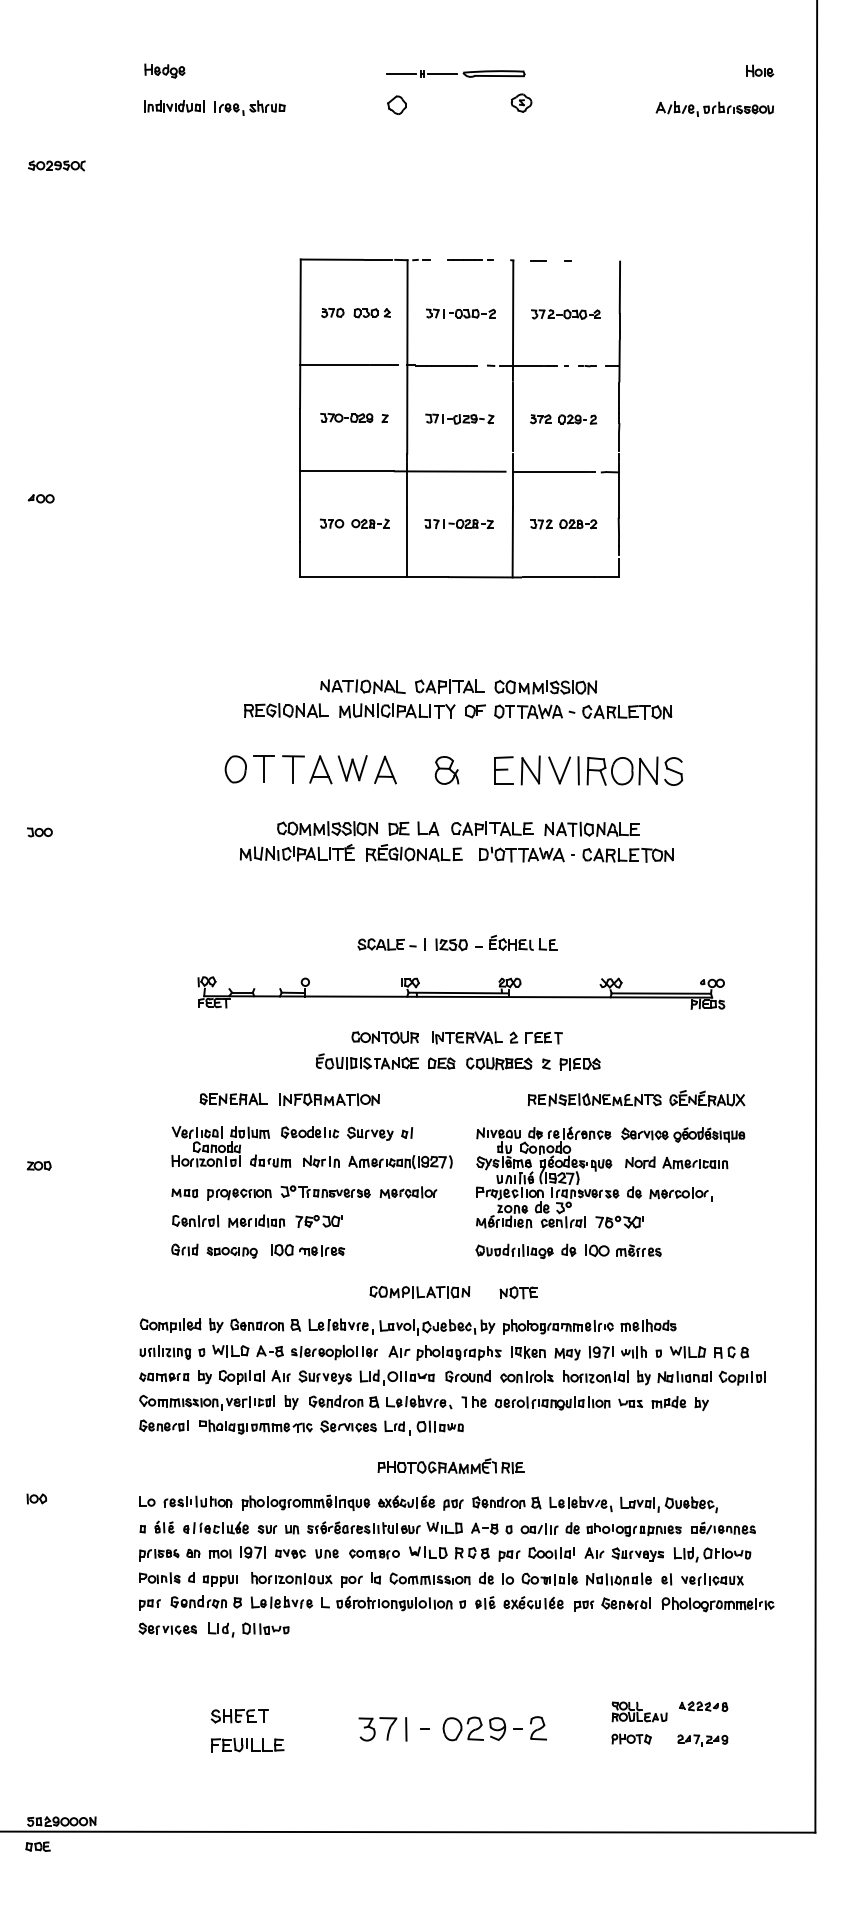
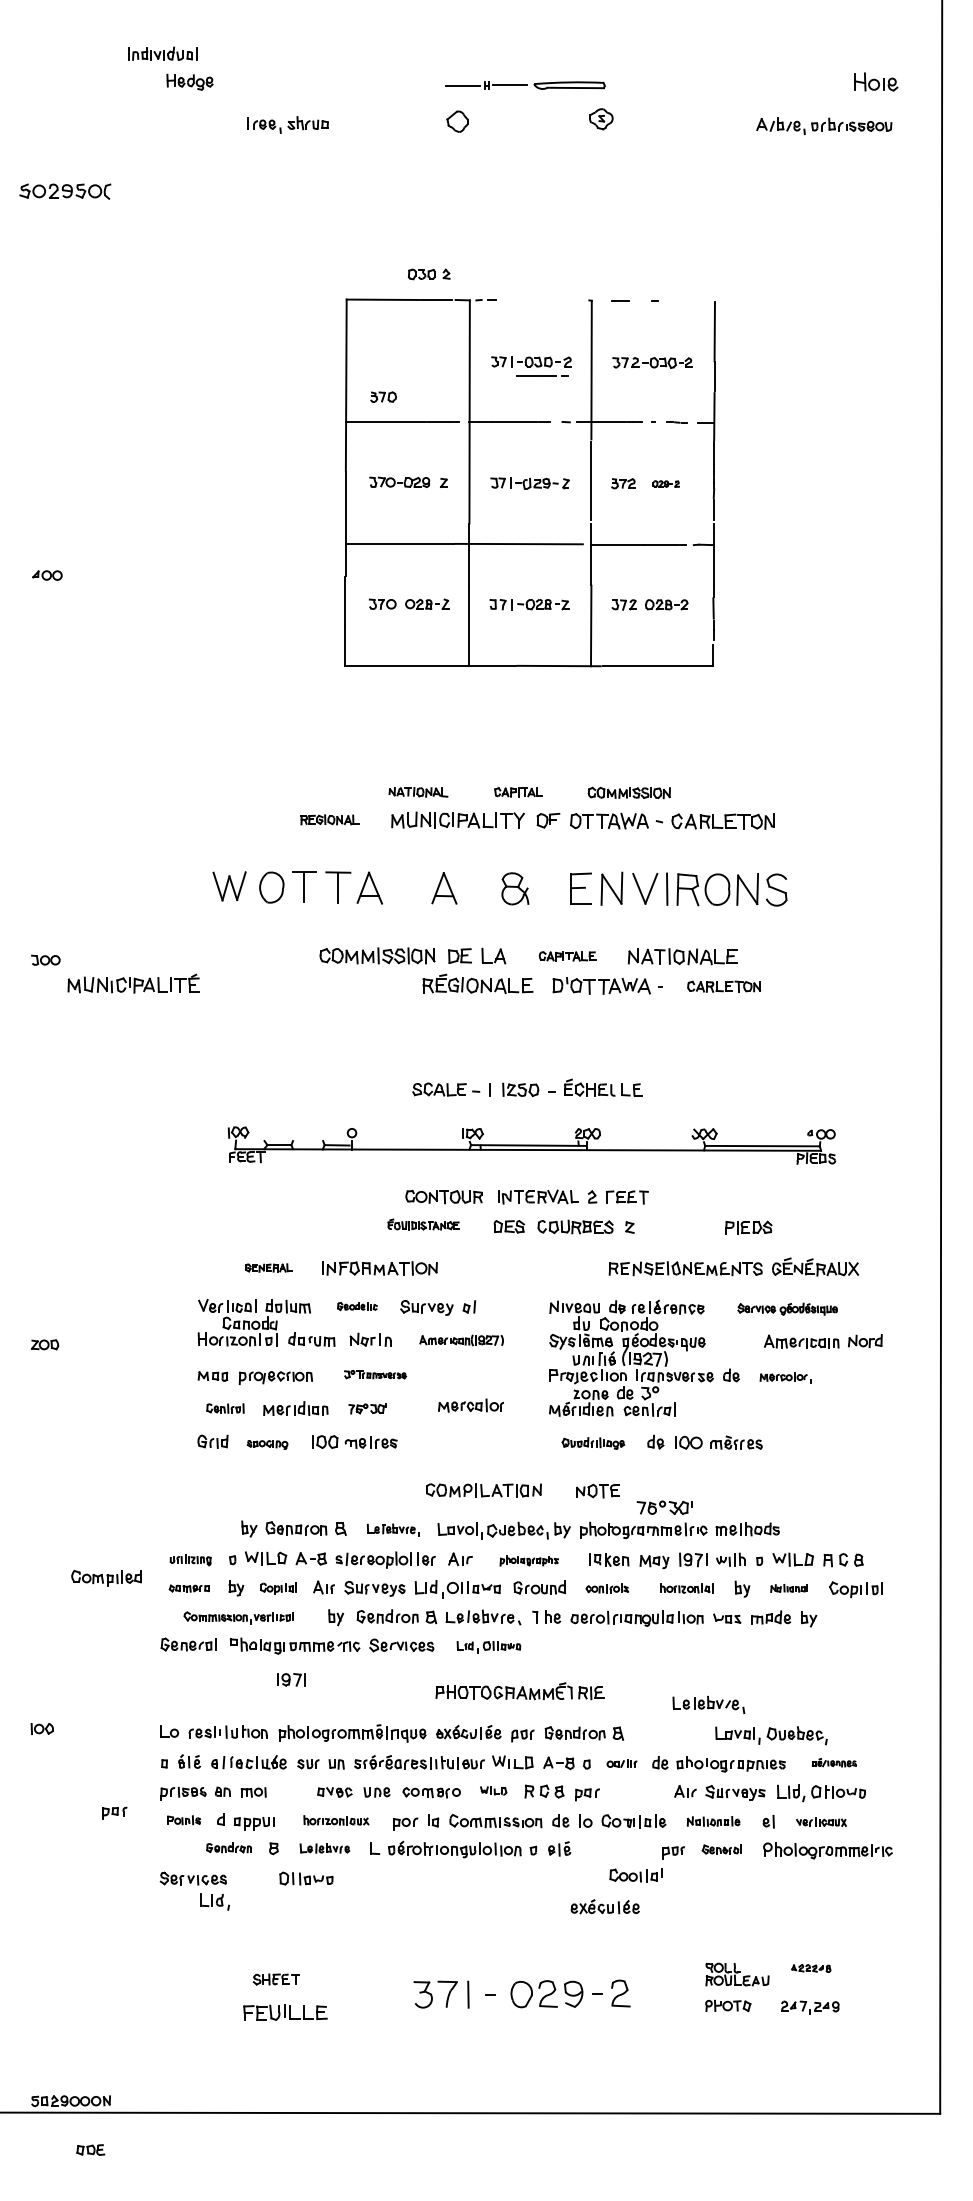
part: (760, 71) -> (876, 82), size x1.4
part: (174, 105) -> (162, 53), moved
part: (56, 165) -> (65, 191), size x1.4
line: (470, 259) -> (542, 375), moved
part: (332, 312) -> (383, 396), moved
part: (372, 313) -> (429, 274), moved
part: (578, 418) -> (666, 483), size x0.6
part: (363, 686) -> (418, 792), size x0.6
part: (449, 686) -> (518, 792), size x0.6
part: (545, 686) -> (629, 792), size x0.7
part: (285, 710) -> (329, 819), size x0.6
part: (352, 768) -> (229, 886), moved
part: (492, 829) -> (567, 956), size x0.6
part: (297, 852) -> (133, 983), moved
part: (627, 855) -> (723, 986), size x0.7
part: (367, 1061) -> (423, 1224), size x0.6
part: (579, 1064) -> (748, 1227), moved
part: (232, 1098) -> (268, 1267), size x0.6
part: (310, 1132) -> (357, 1306), size x0.6
part: (682, 1135) -> (787, 1309), size x0.7
part: (400, 1162) -> (461, 1340), size x0.7
part: (640, 1162) -> (865, 1340), moved
part: (325, 1191) -> (375, 1374), size x0.6
part: (408, 1192) -> (470, 1405), moved
part: (681, 1194) -> (785, 1377), size x0.7
part: (195, 1221) -> (225, 1408), size x0.7
part: (318, 1221) -> (367, 1408), size x0.7
part: (619, 1221) -> (664, 1507), moved
part: (514, 1251) -> (593, 1443), size x0.7
part: (232, 1252) -> (267, 1444), size x0.7
part: (170, 1325) -> (106, 1578), moved
part: (341, 1326) -> (393, 1530), size x0.7
part: (165, 1351) -> (190, 1559), size x0.7
part: (459, 1352) -> (529, 1560), size x0.6
part: (163, 1377) -> (188, 1588), size x0.7
part: (241, 1377) -> (278, 1588), size x0.7
part: (526, 1377) -> (606, 1588), size x0.7
part: (595, 1377) -> (686, 1588), size x0.7
part: (683, 1377) -> (788, 1588), size x0.6
part: (206, 1402) -> (238, 1617), size x0.7
part: (423, 1427) -> (488, 1646), size x0.7
part: (580, 1503) -> (708, 1704), moved
part: (539, 1528) -> (621, 1763), size x0.7
part: (723, 1528) -> (834, 1762), size x0.6
part: (252, 1552) -> (291, 1679), moved
part: (428, 1552) -> (493, 1790), size x0.6
part: (551, 1553) -> (635, 1875), moved
part: (159, 1577) -> (183, 1819), size x0.7
part: (291, 1578) -> (336, 1820), size x0.7
part: (618, 1579) -> (713, 1821), size x0.7
part: (712, 1579) -> (821, 1821), size x0.7
part: (198, 1601) -> (228, 1847), size x0.7
part: (281, 1602) -> (324, 1848), size x0.7
part: (532, 1602) -> (604, 1906), moved
part: (625, 1603) -> (721, 1849), size x0.7
part: (149, 1604) -> (114, 1812), moved
part: (220, 1629) -> (214, 1901), moved
part: (703, 1706) -> (811, 1968), size x0.7
part: (239, 1716) -> (276, 1979), size x0.7
part: (37, 1846) -> (90, 2149), moved

